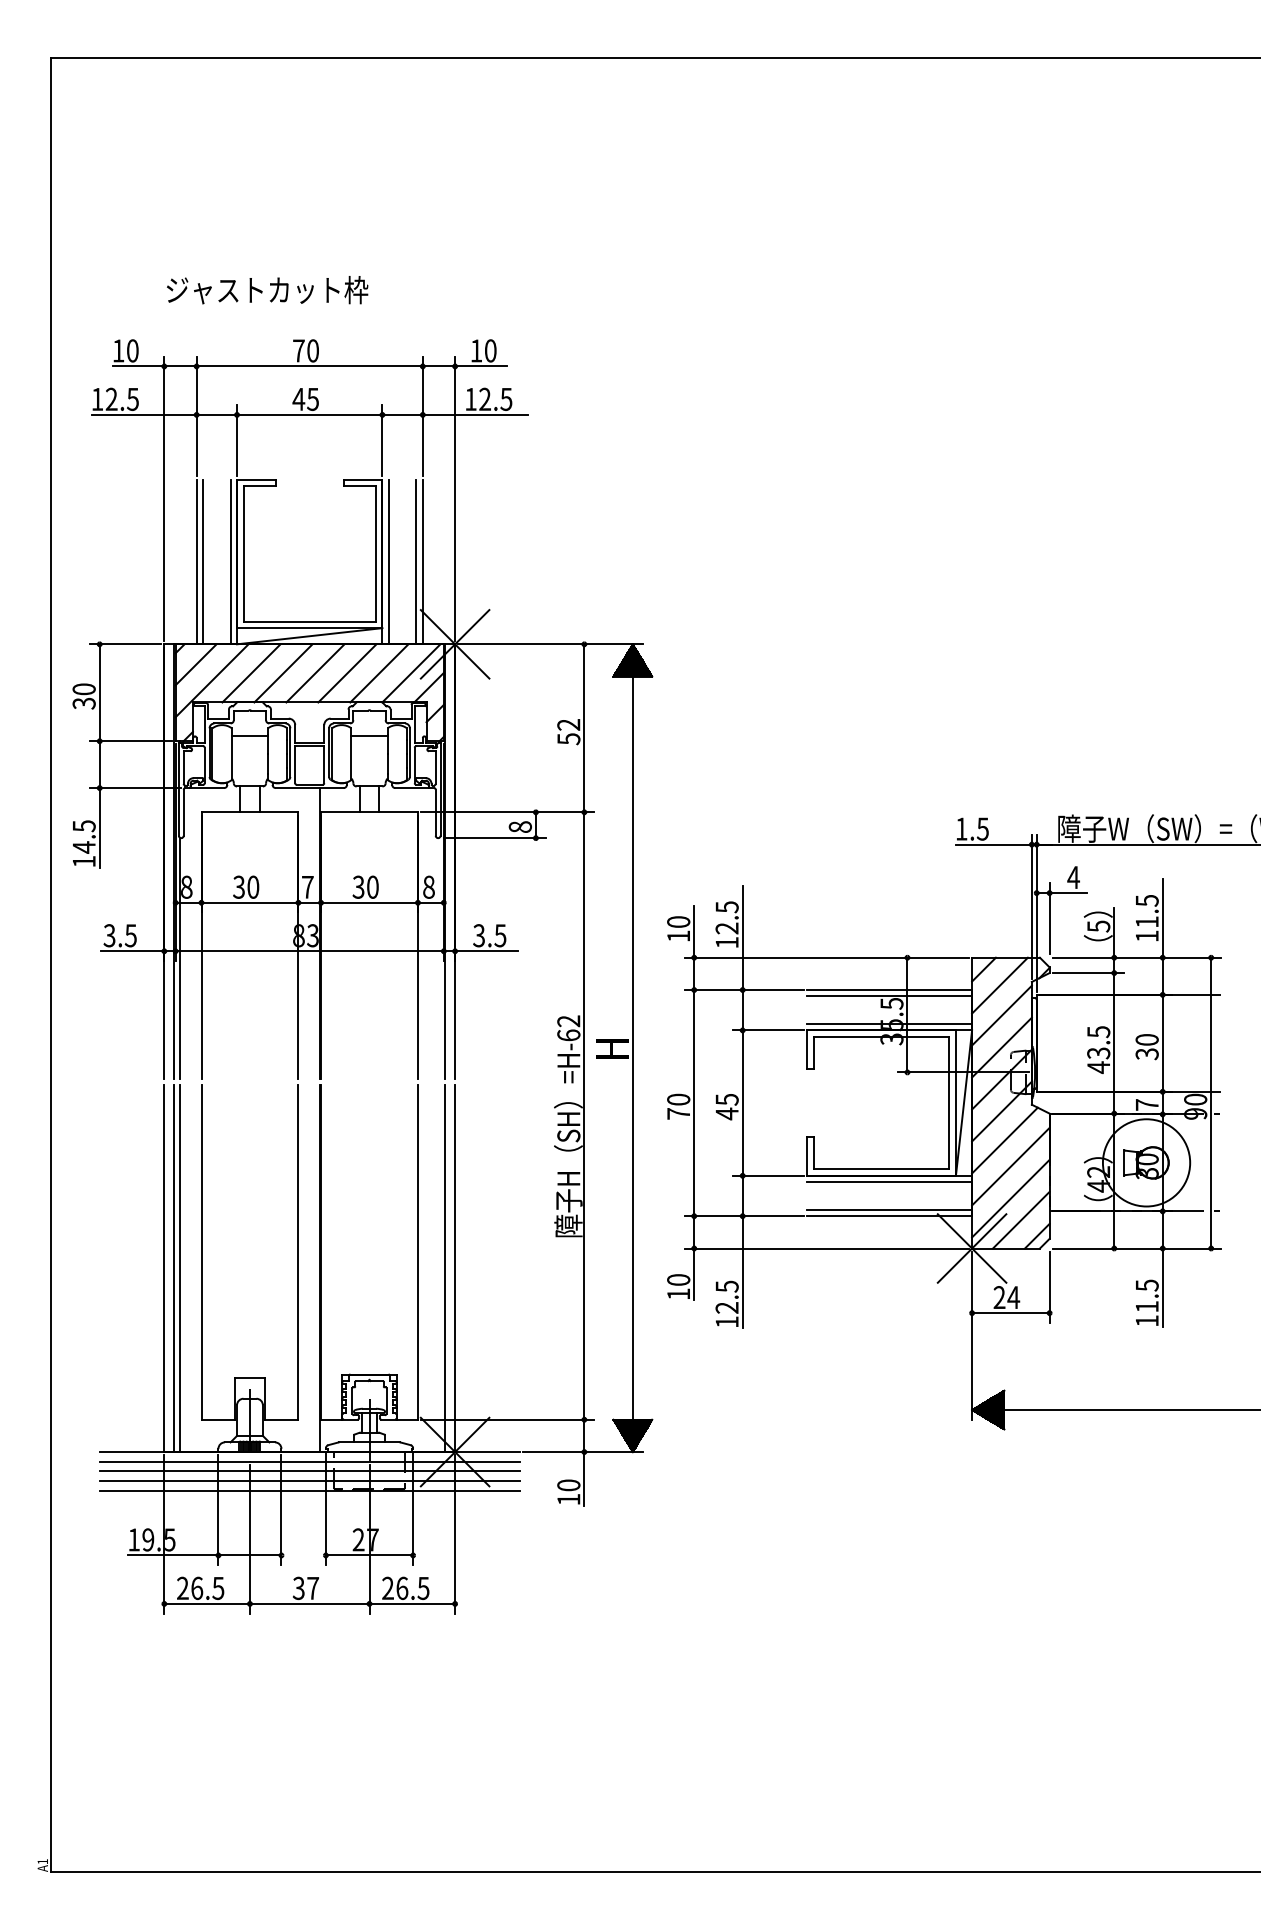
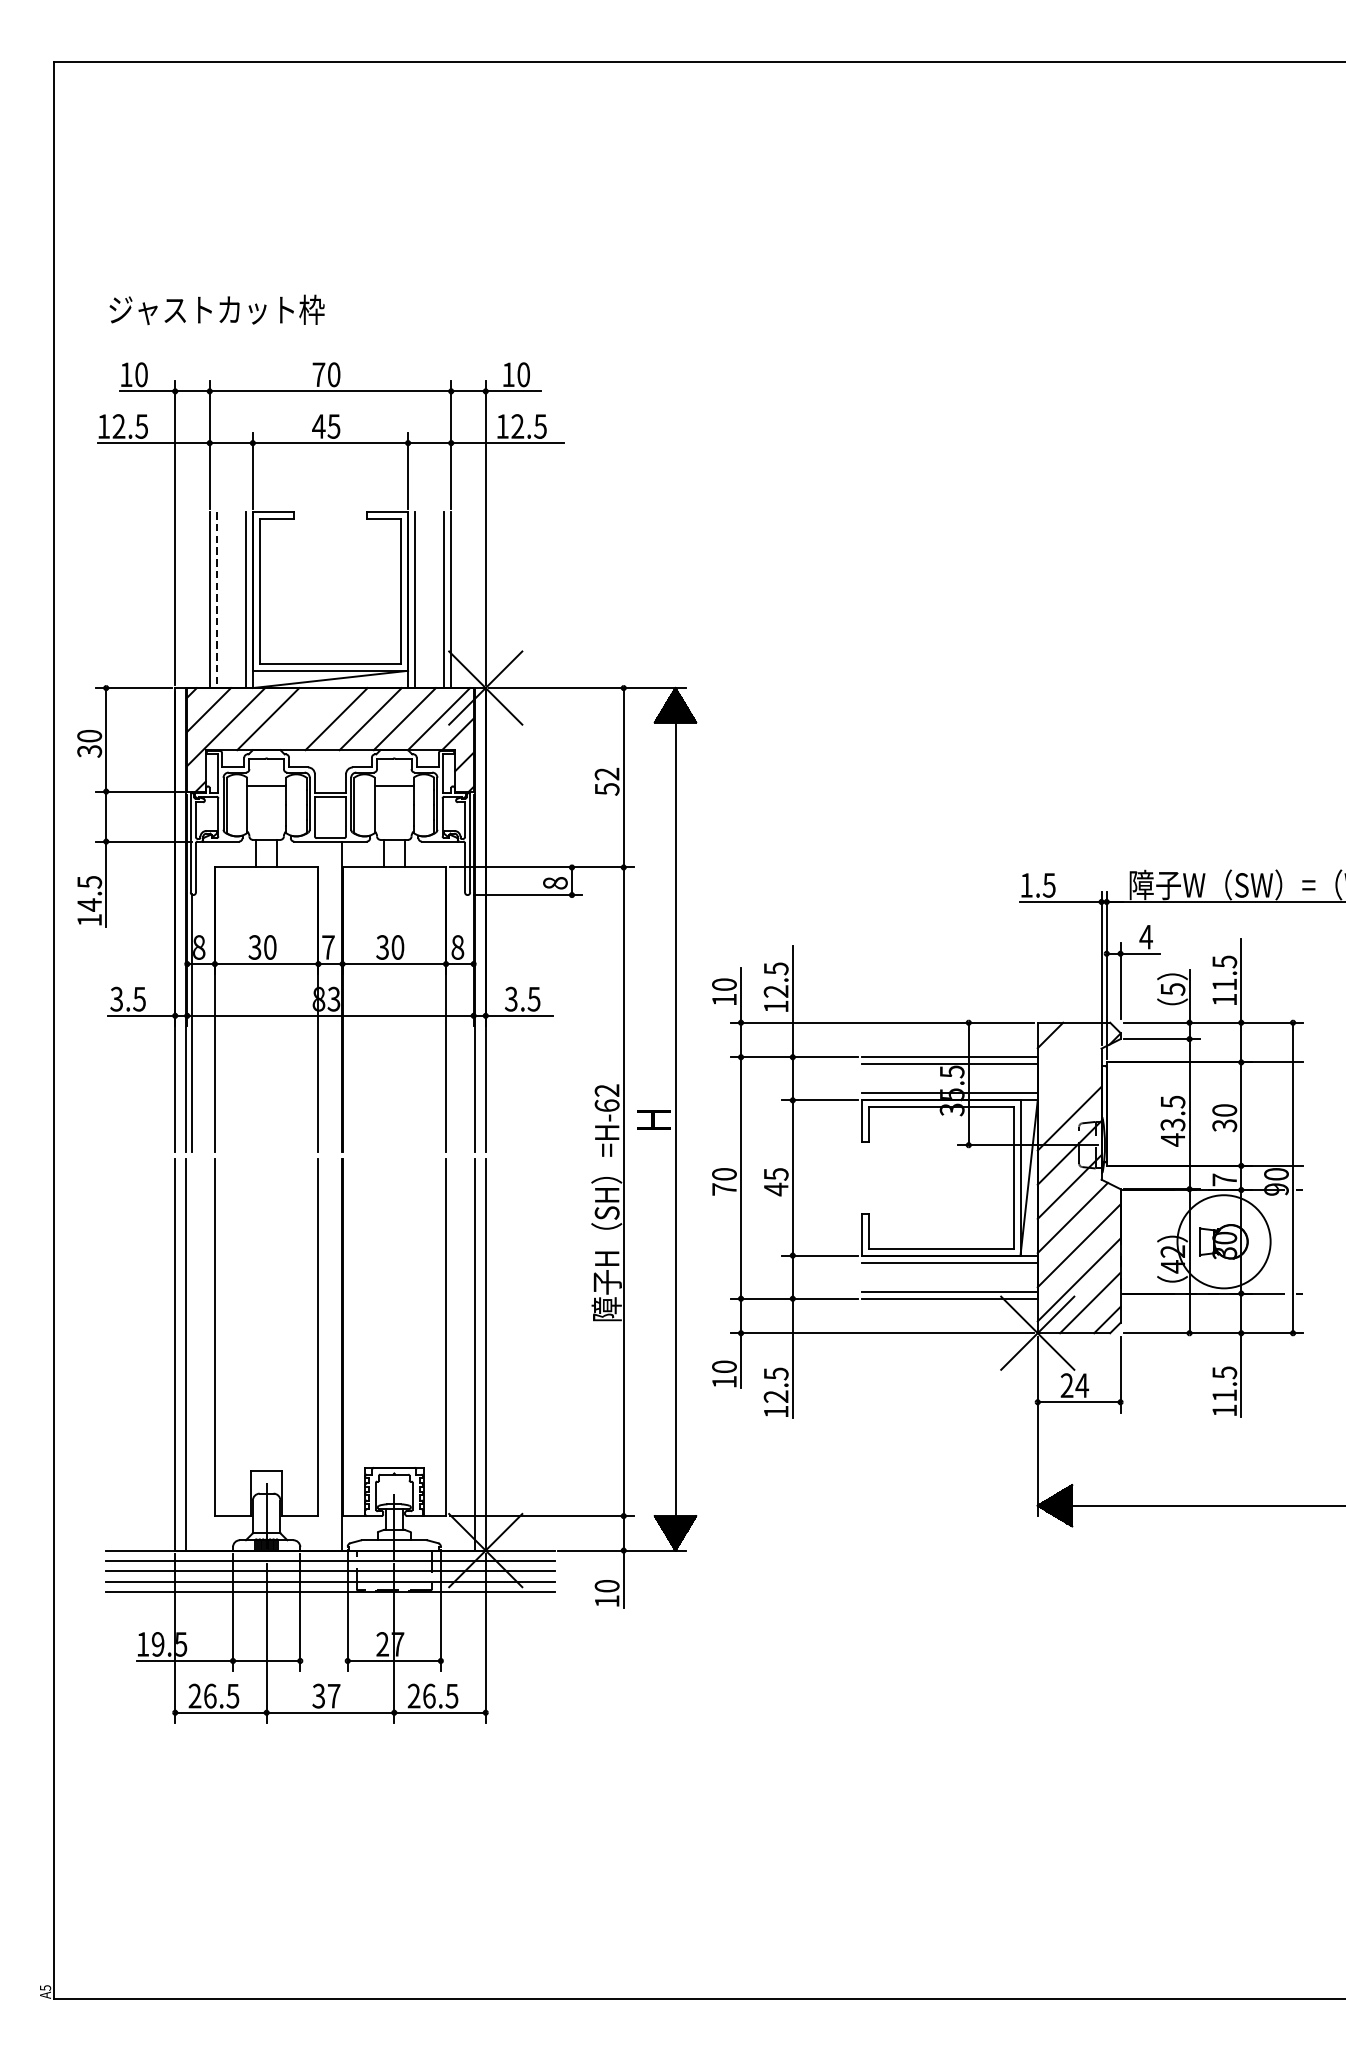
text: (267, 290) -> (217, 310), moved
line: (203, 562) -> (217, 600), solid -> dashed
line: (283, 673) -> (302, 719), removed
line: (999, 985) -> (1067, 1052), removed
line: (1001, 1015) -> (1069, 1084), removed
line: (179, 1268) -> (191, 1354), removed
text: (42, 1861) -> (45, 1987), A1 -> A5

